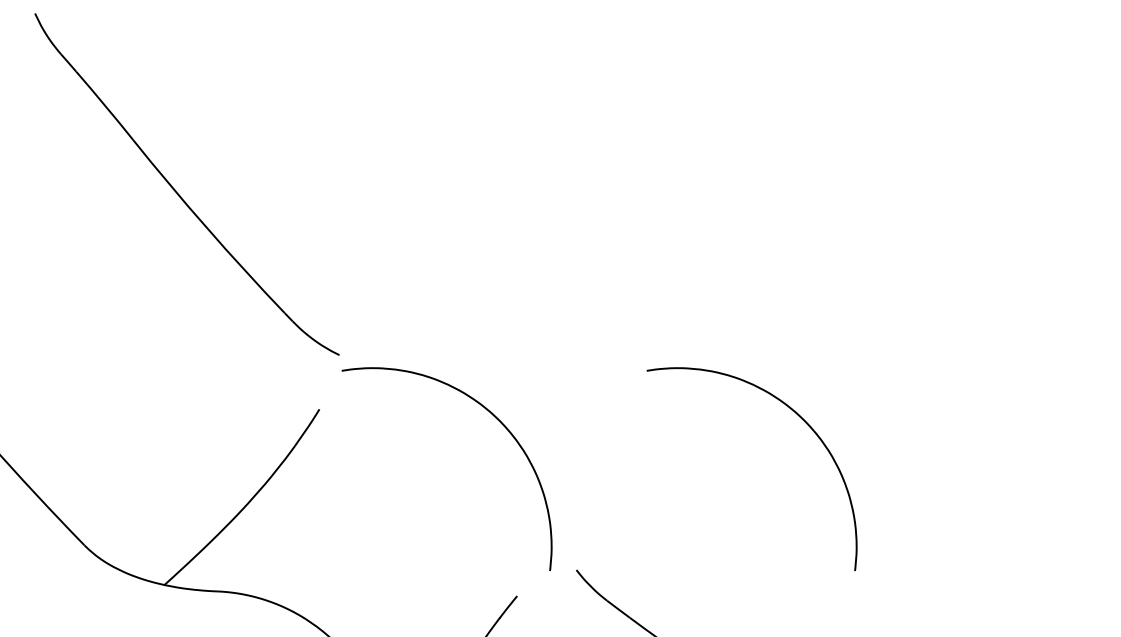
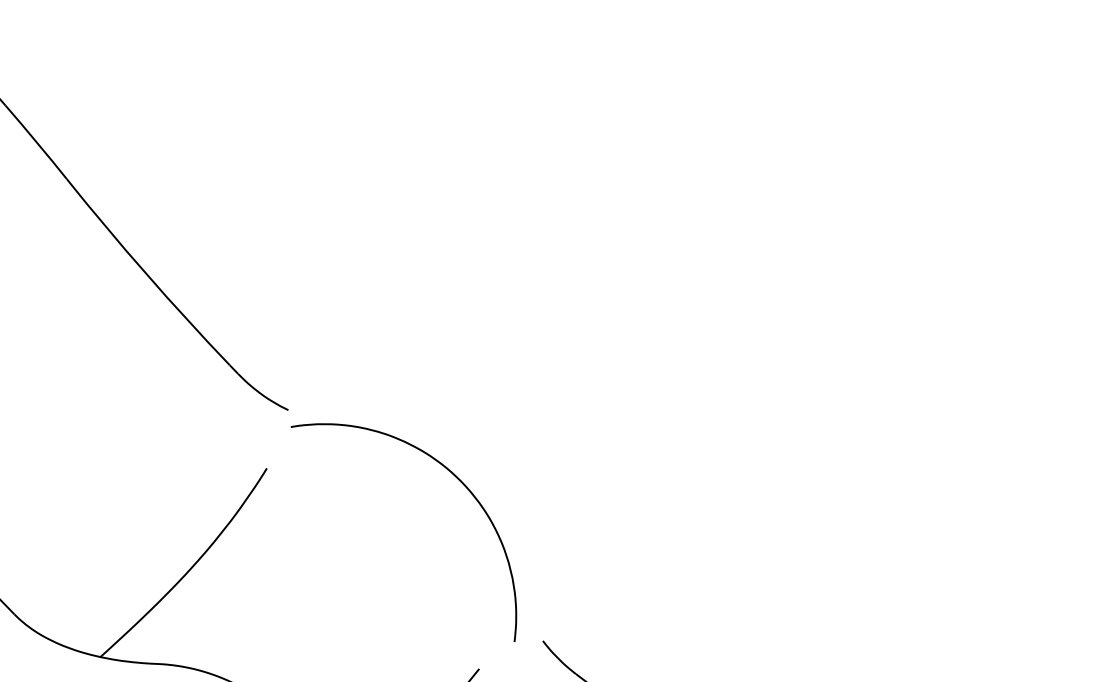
curve: (801, 419) -> (784, 479), removed

